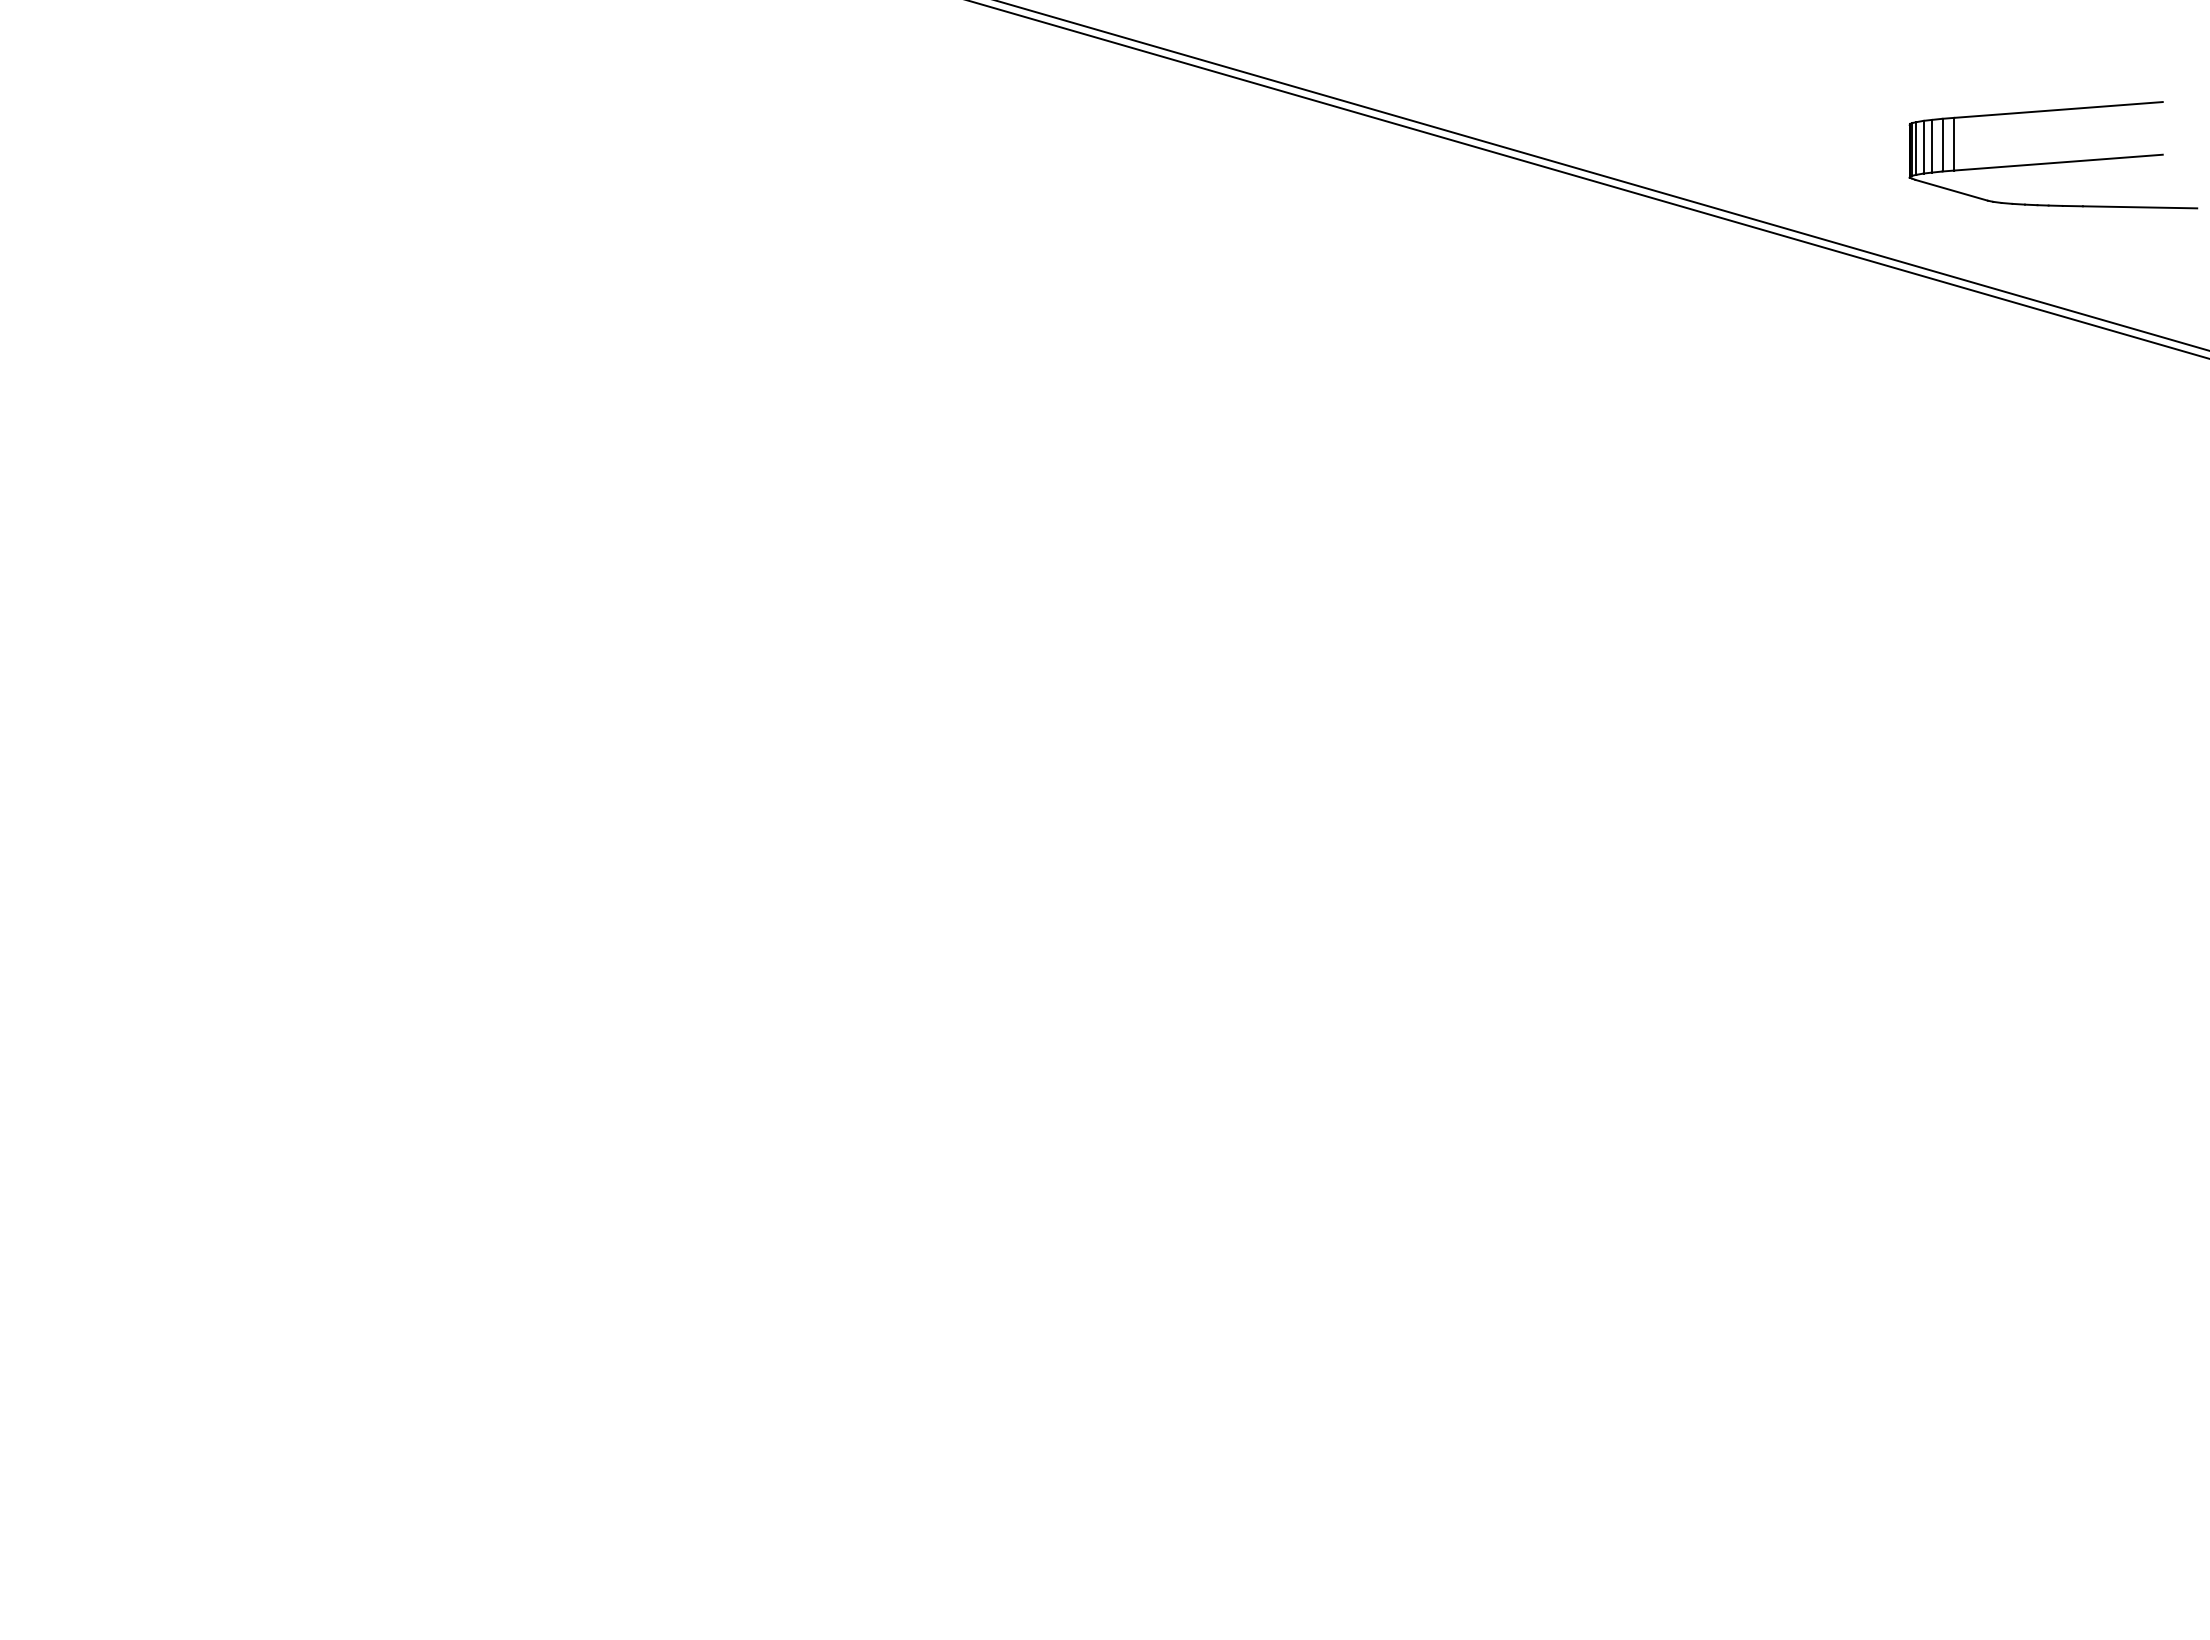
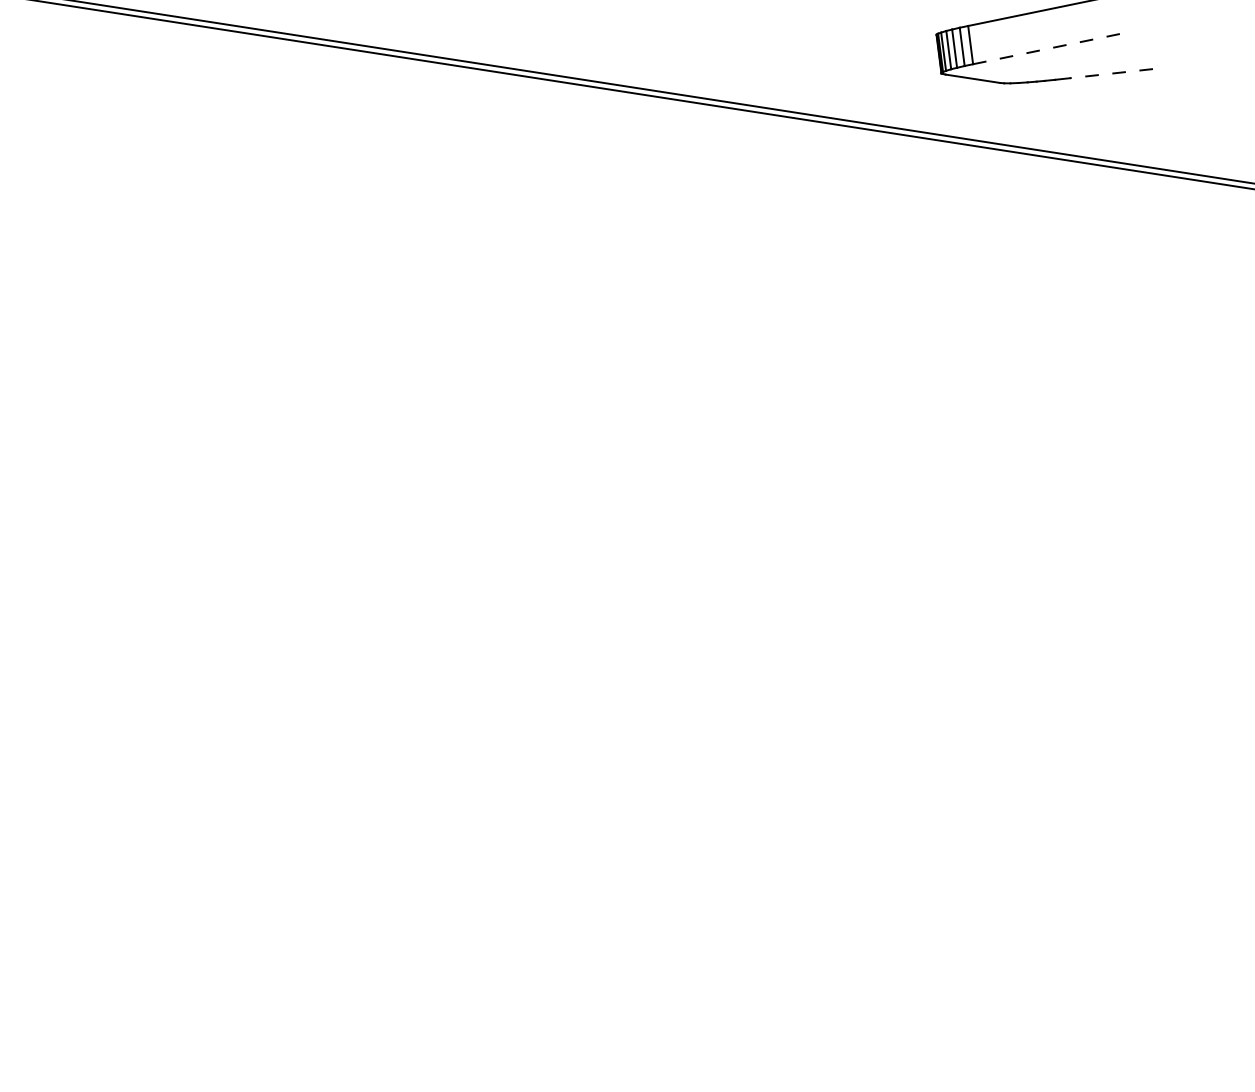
line: (2058, 162) -> (1048, 48), solid -> dashed
line: (2139, 207) -> (1111, 73), solid -> dashed

